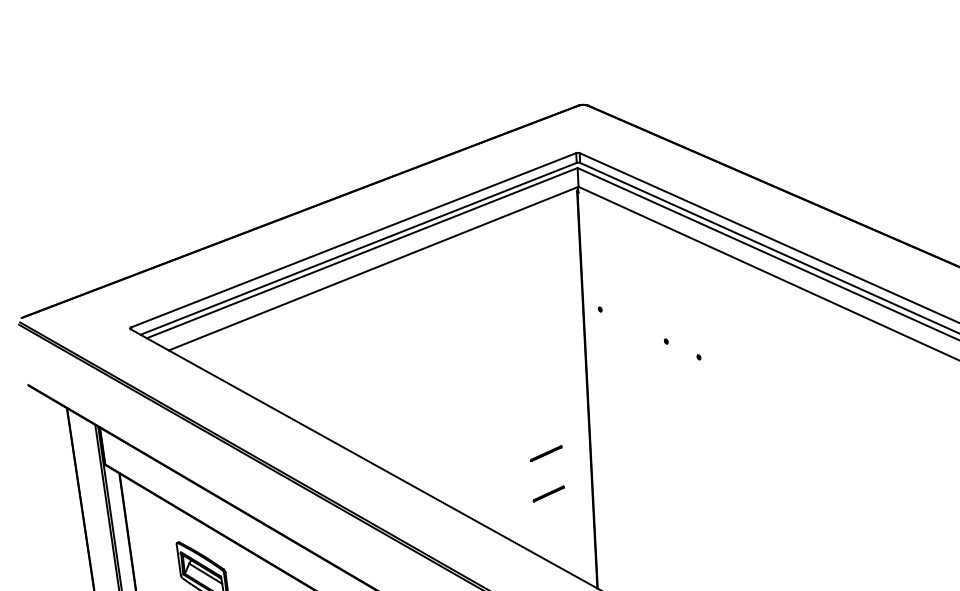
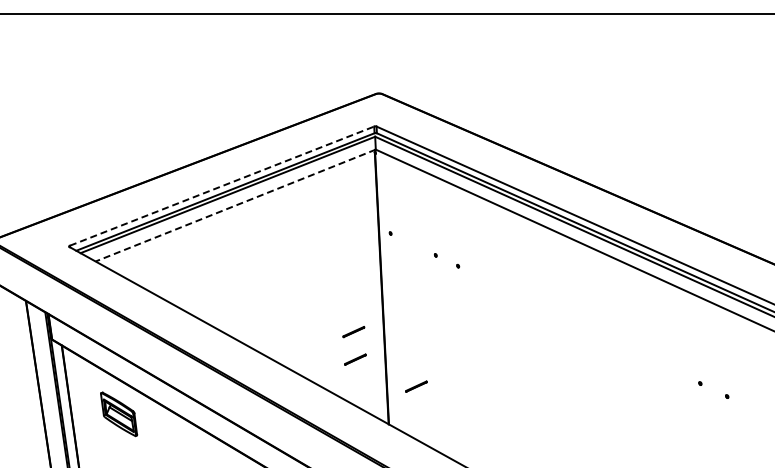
line: (354, 239) -> (222, 185), solid -> dashed
line: (373, 268) -> (235, 205), solid -> dashed
line: (638, 533) -> (416, 386), added

